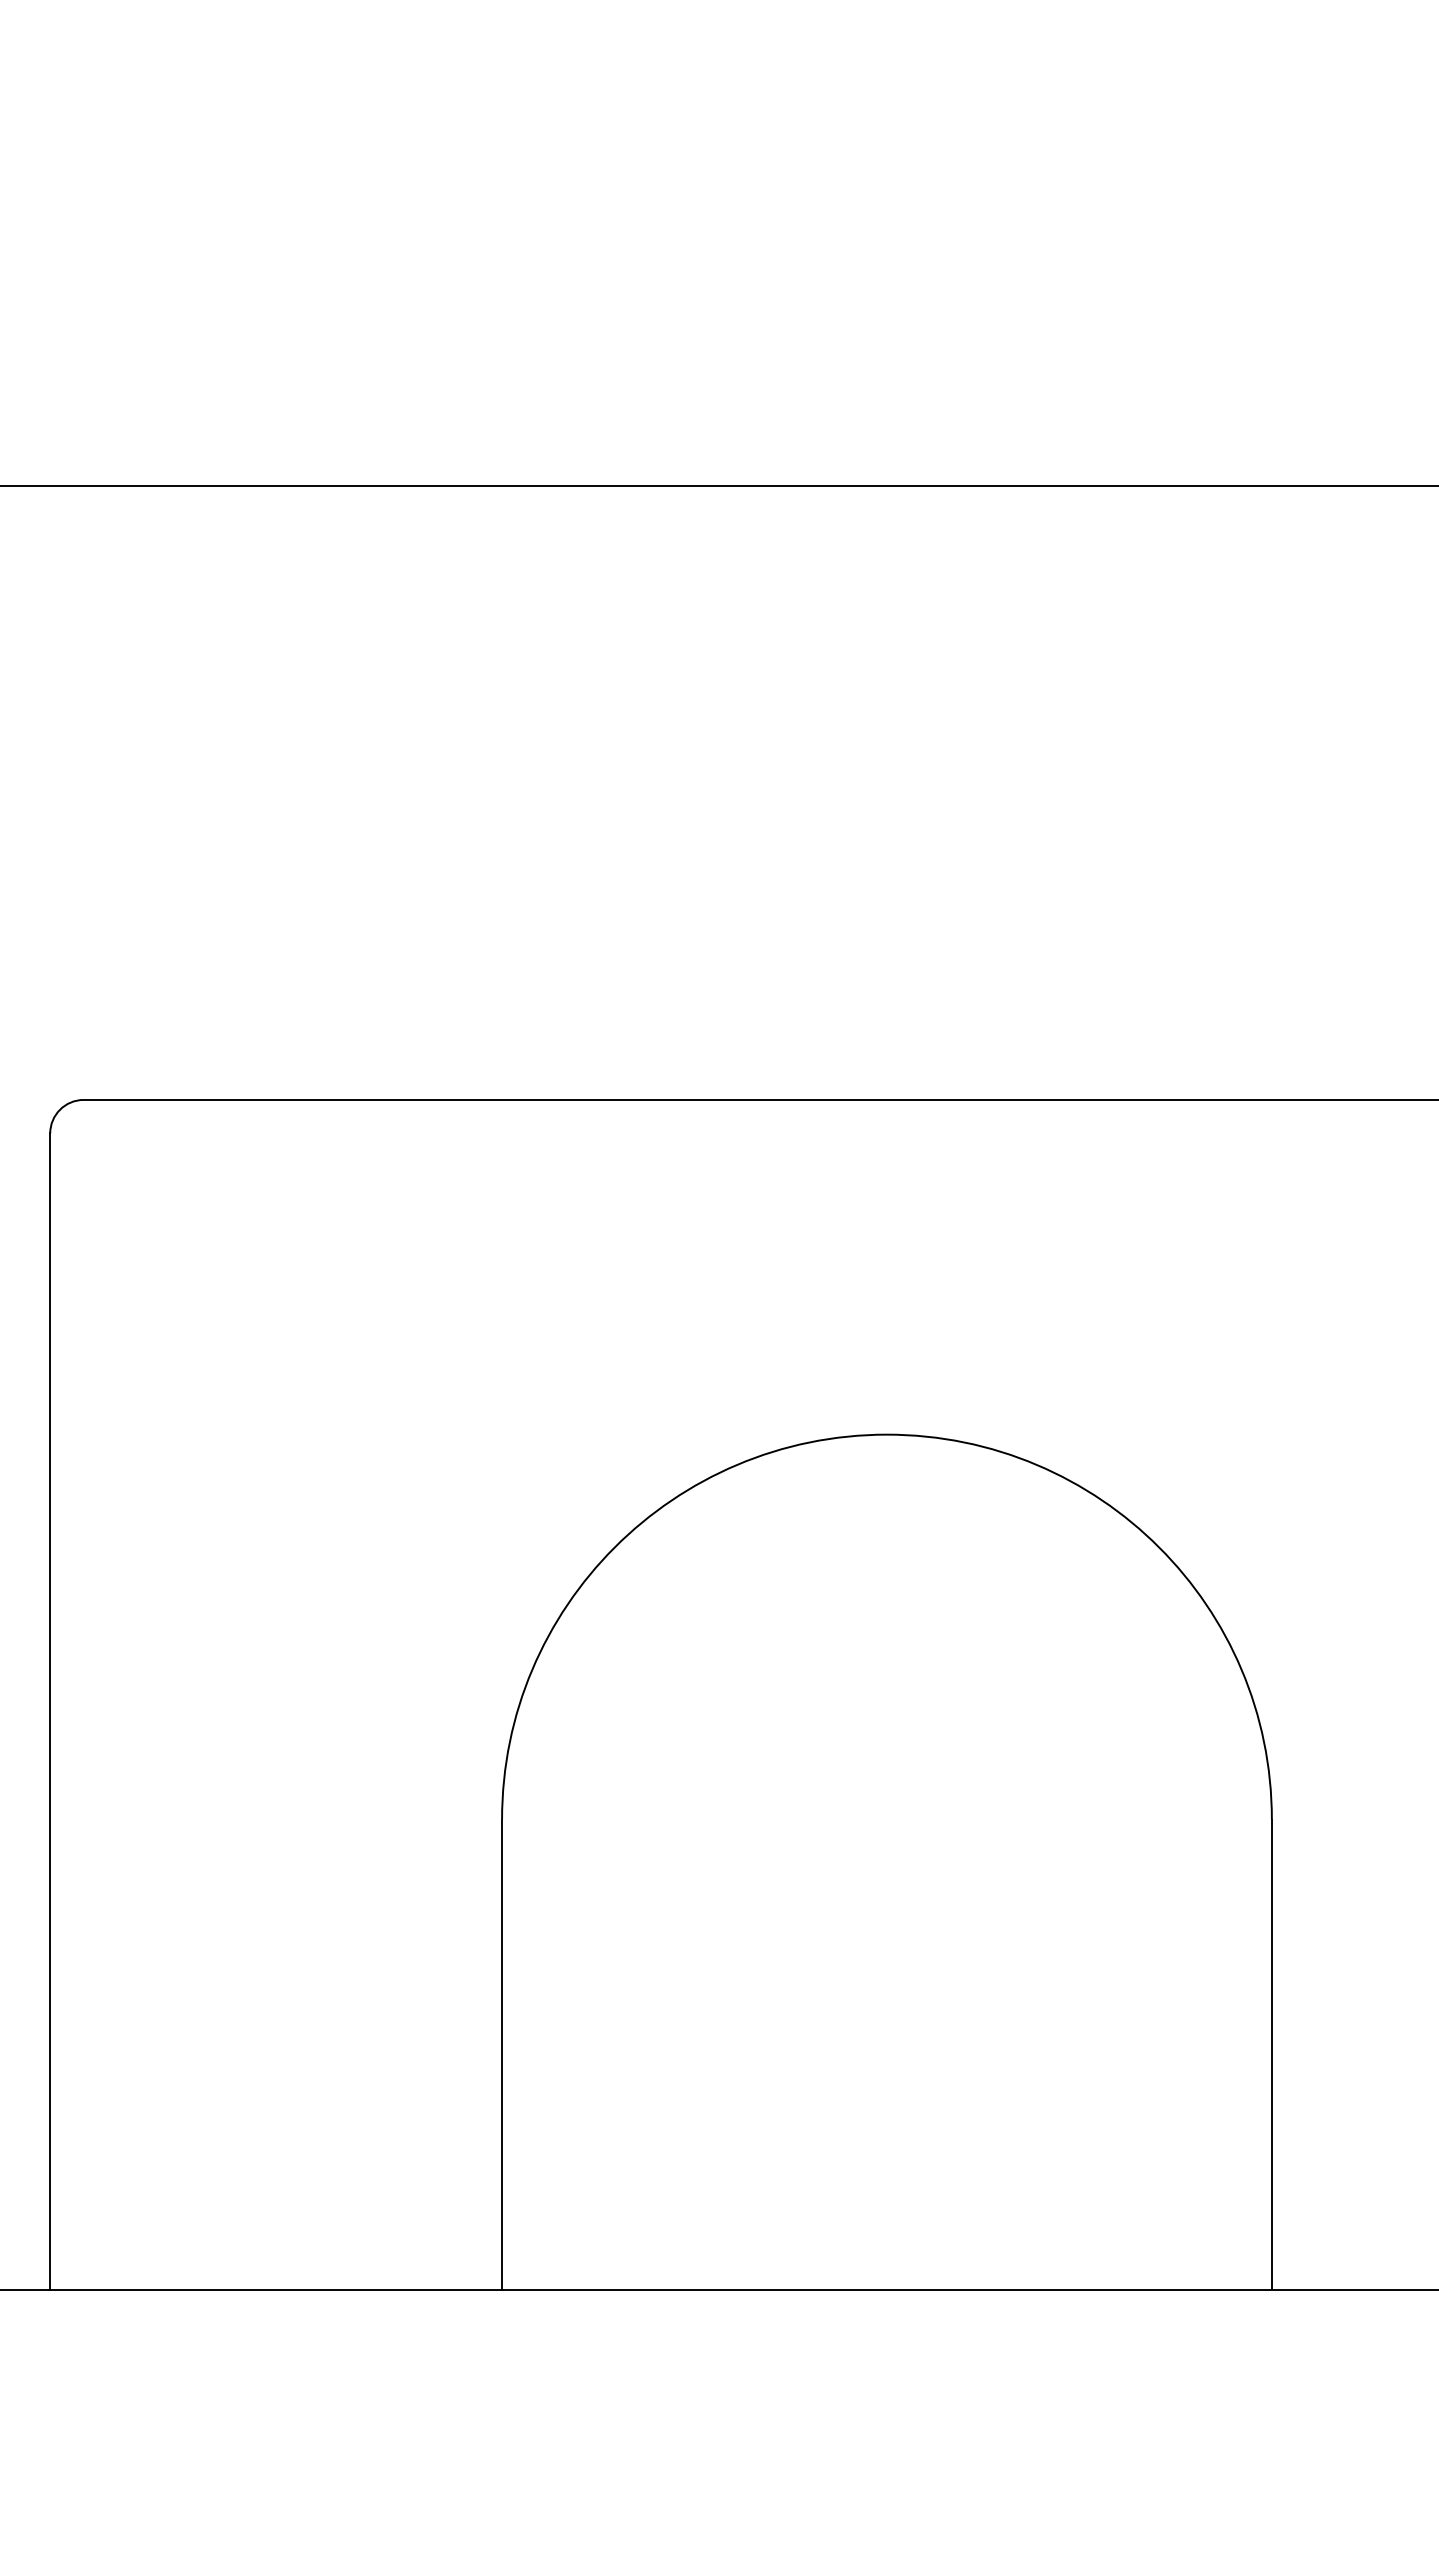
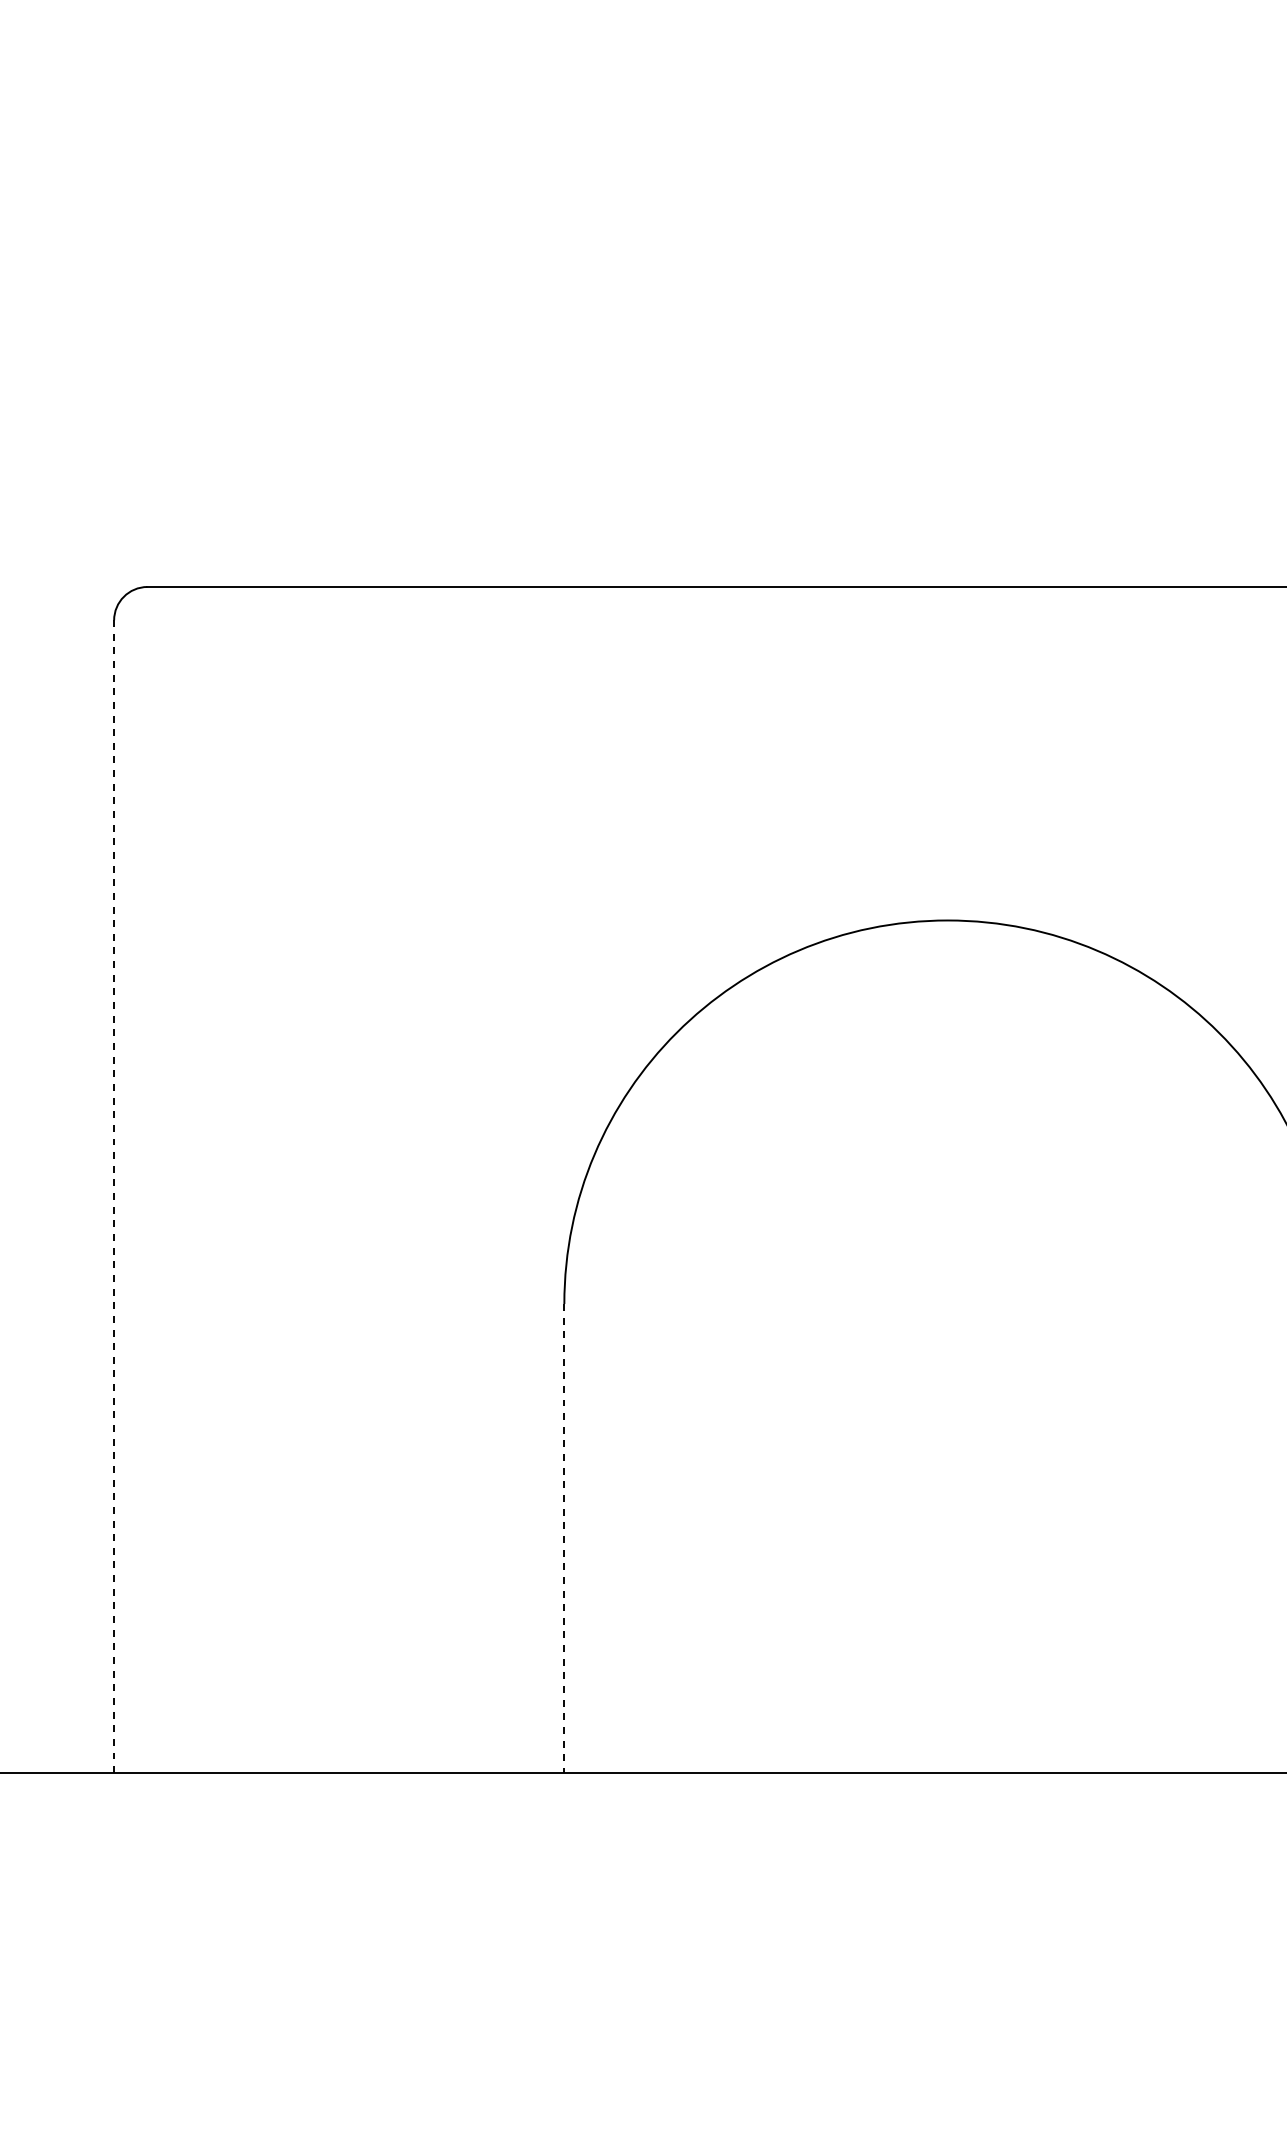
line: (50, 1711) -> (114, 1196), solid -> dashed
line: (502, 2055) -> (564, 1539), solid -> dashed

